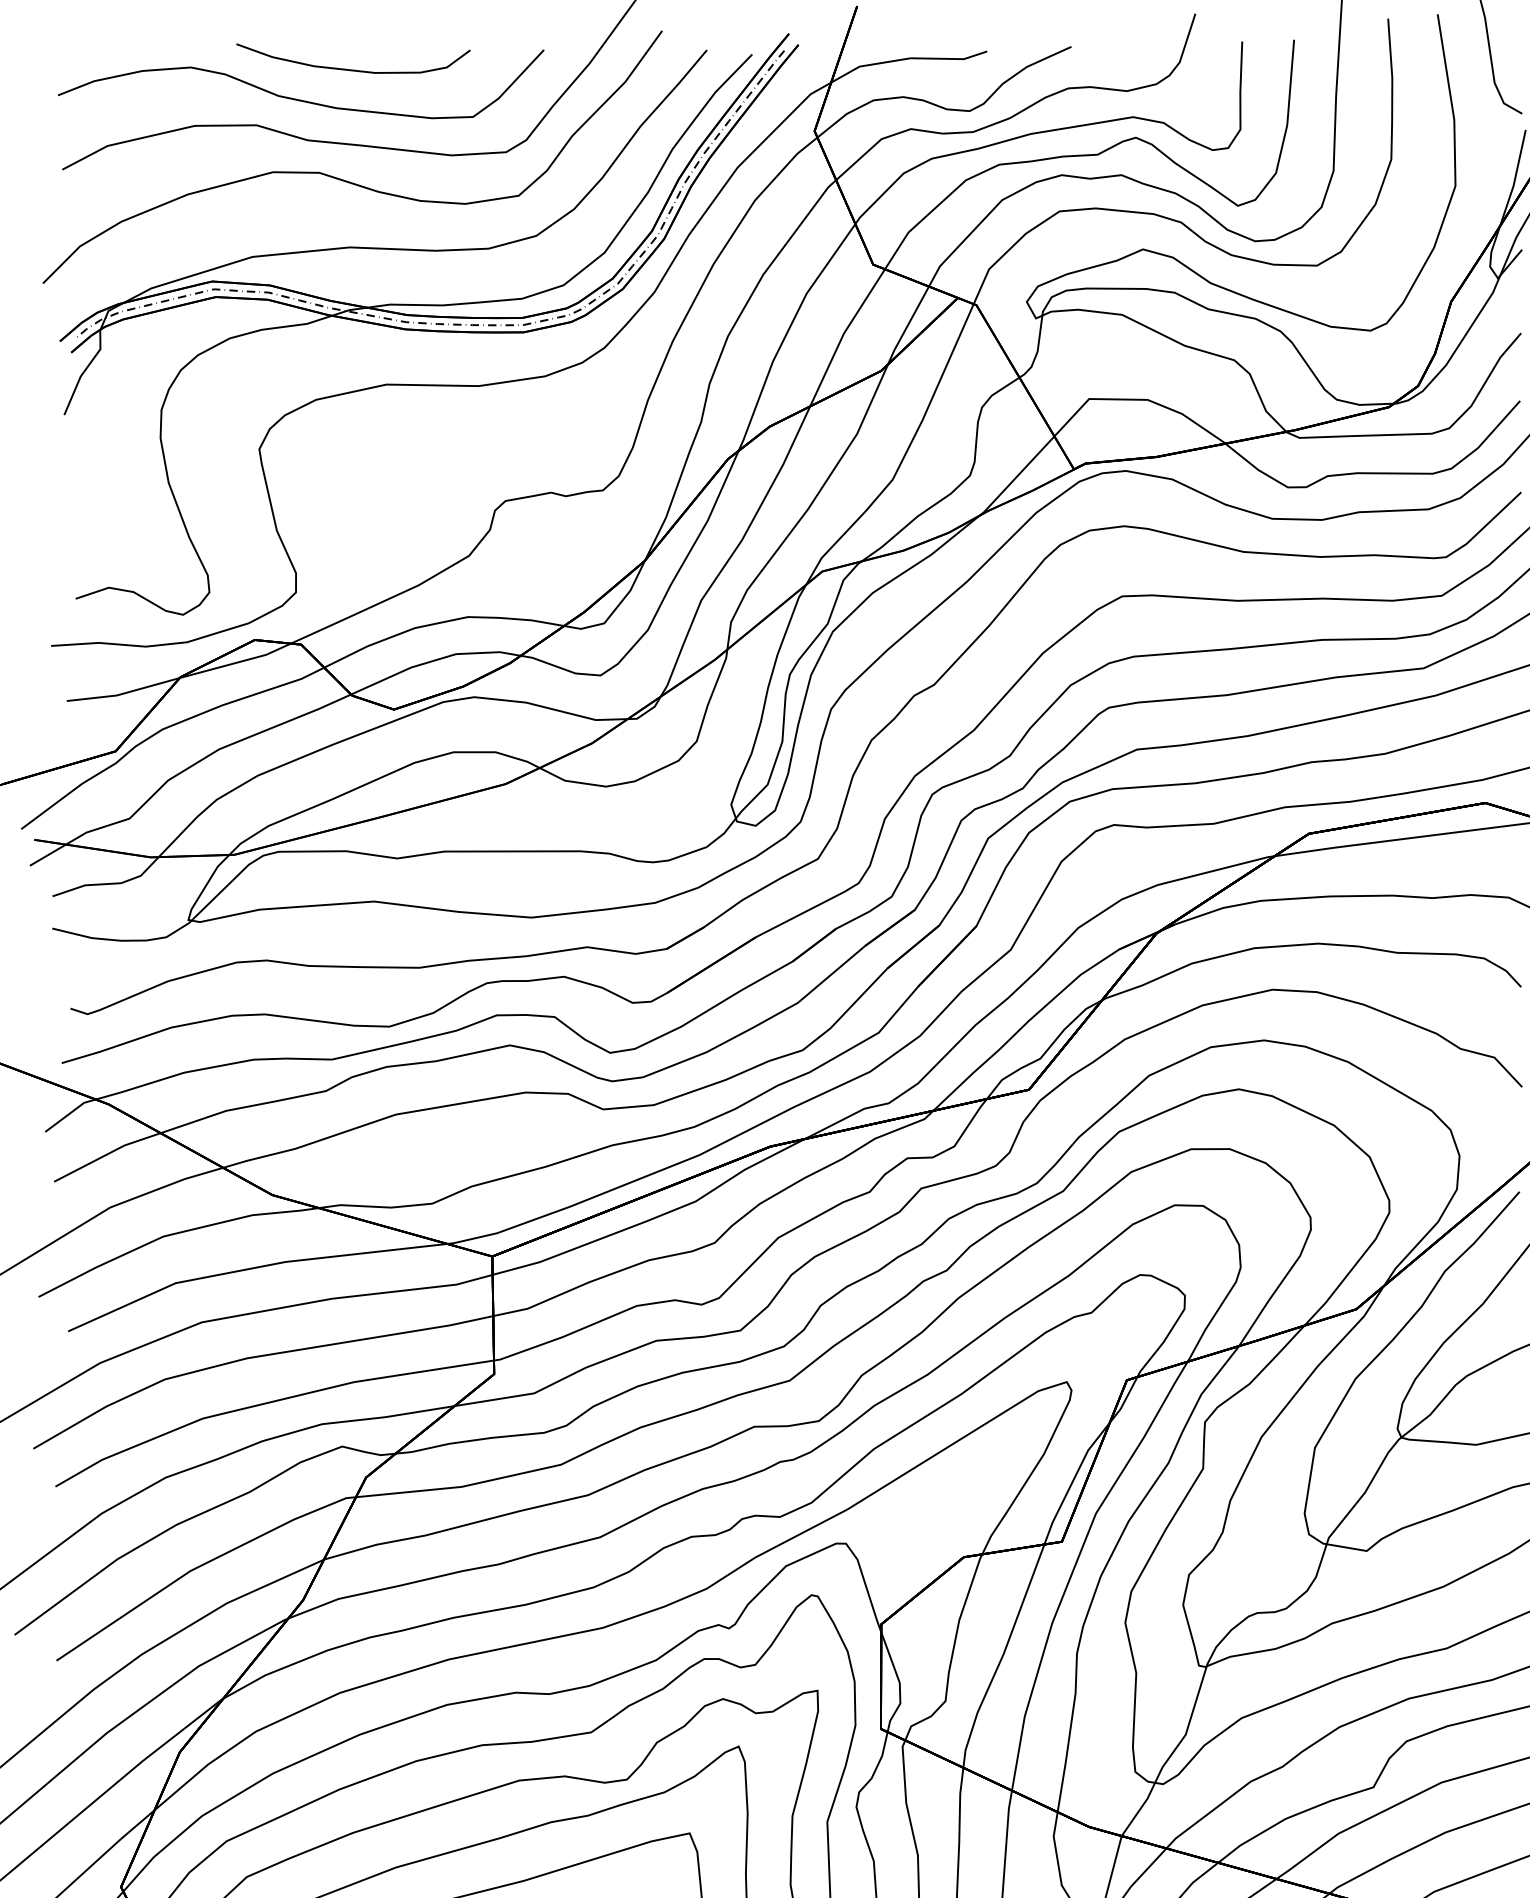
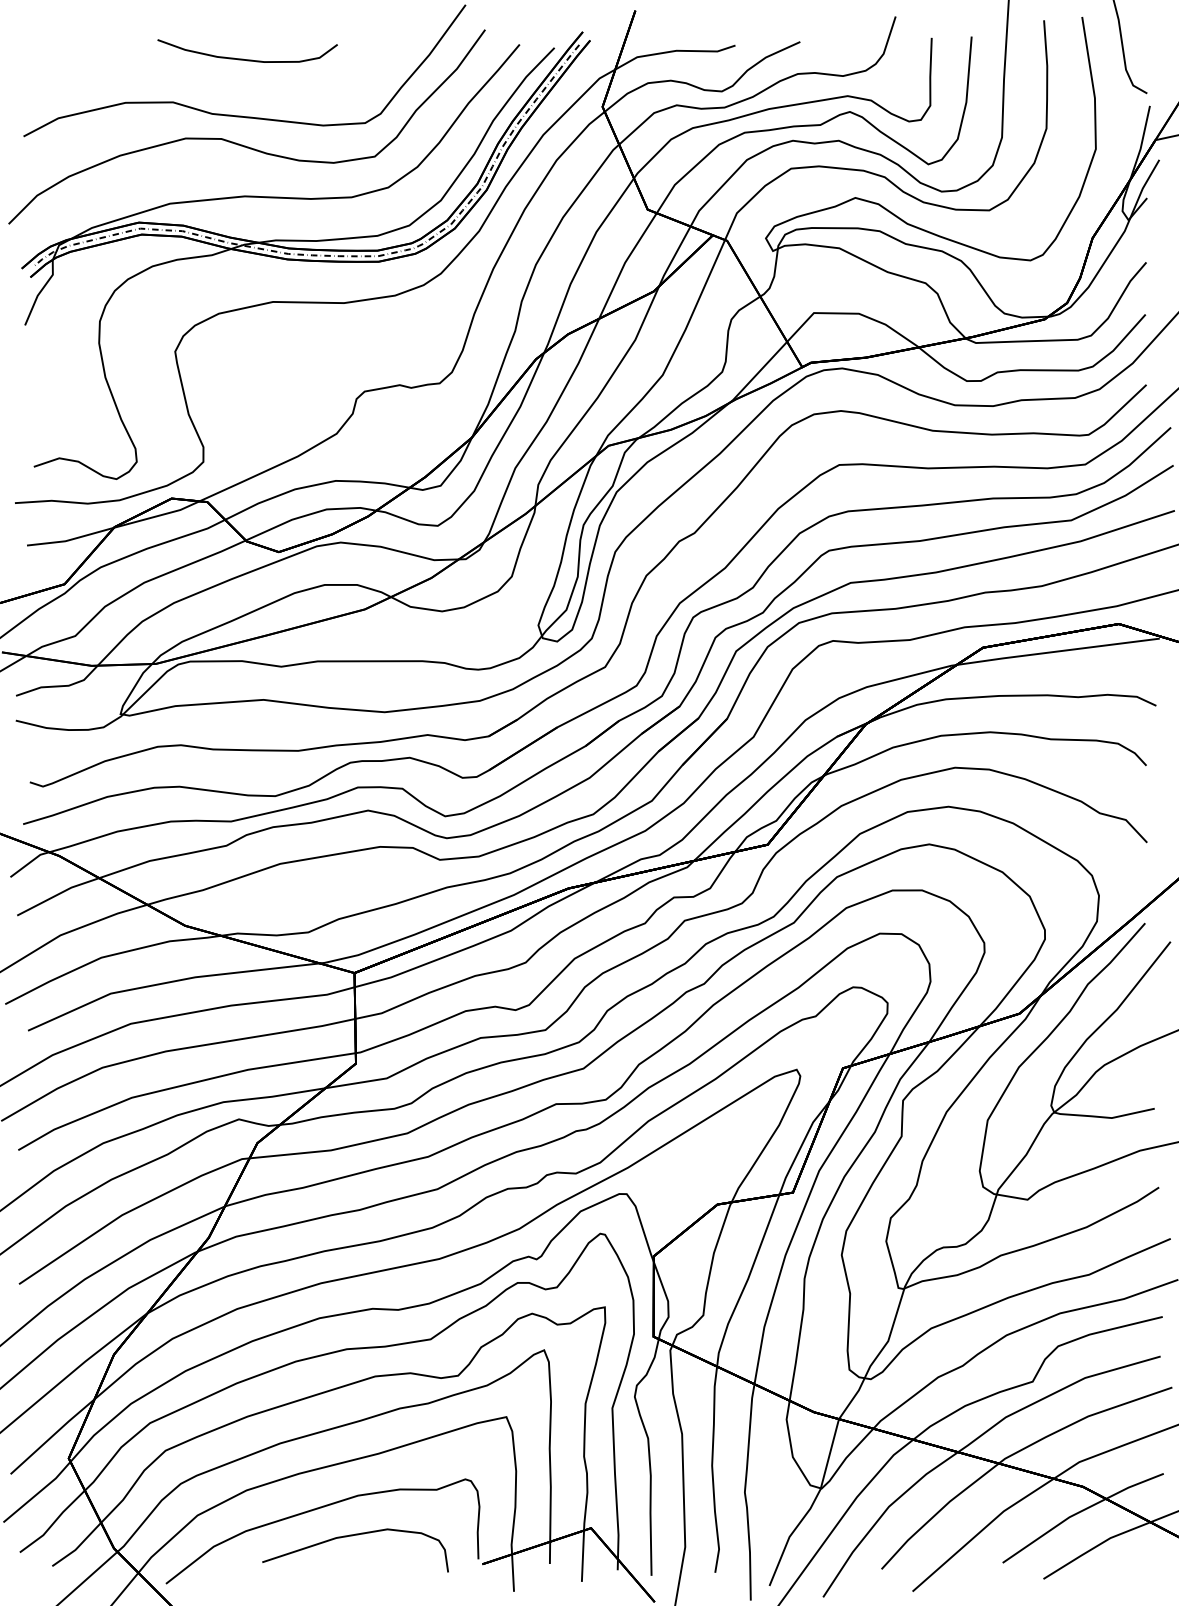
curve: (296, 98) -> (203, 81), removed

